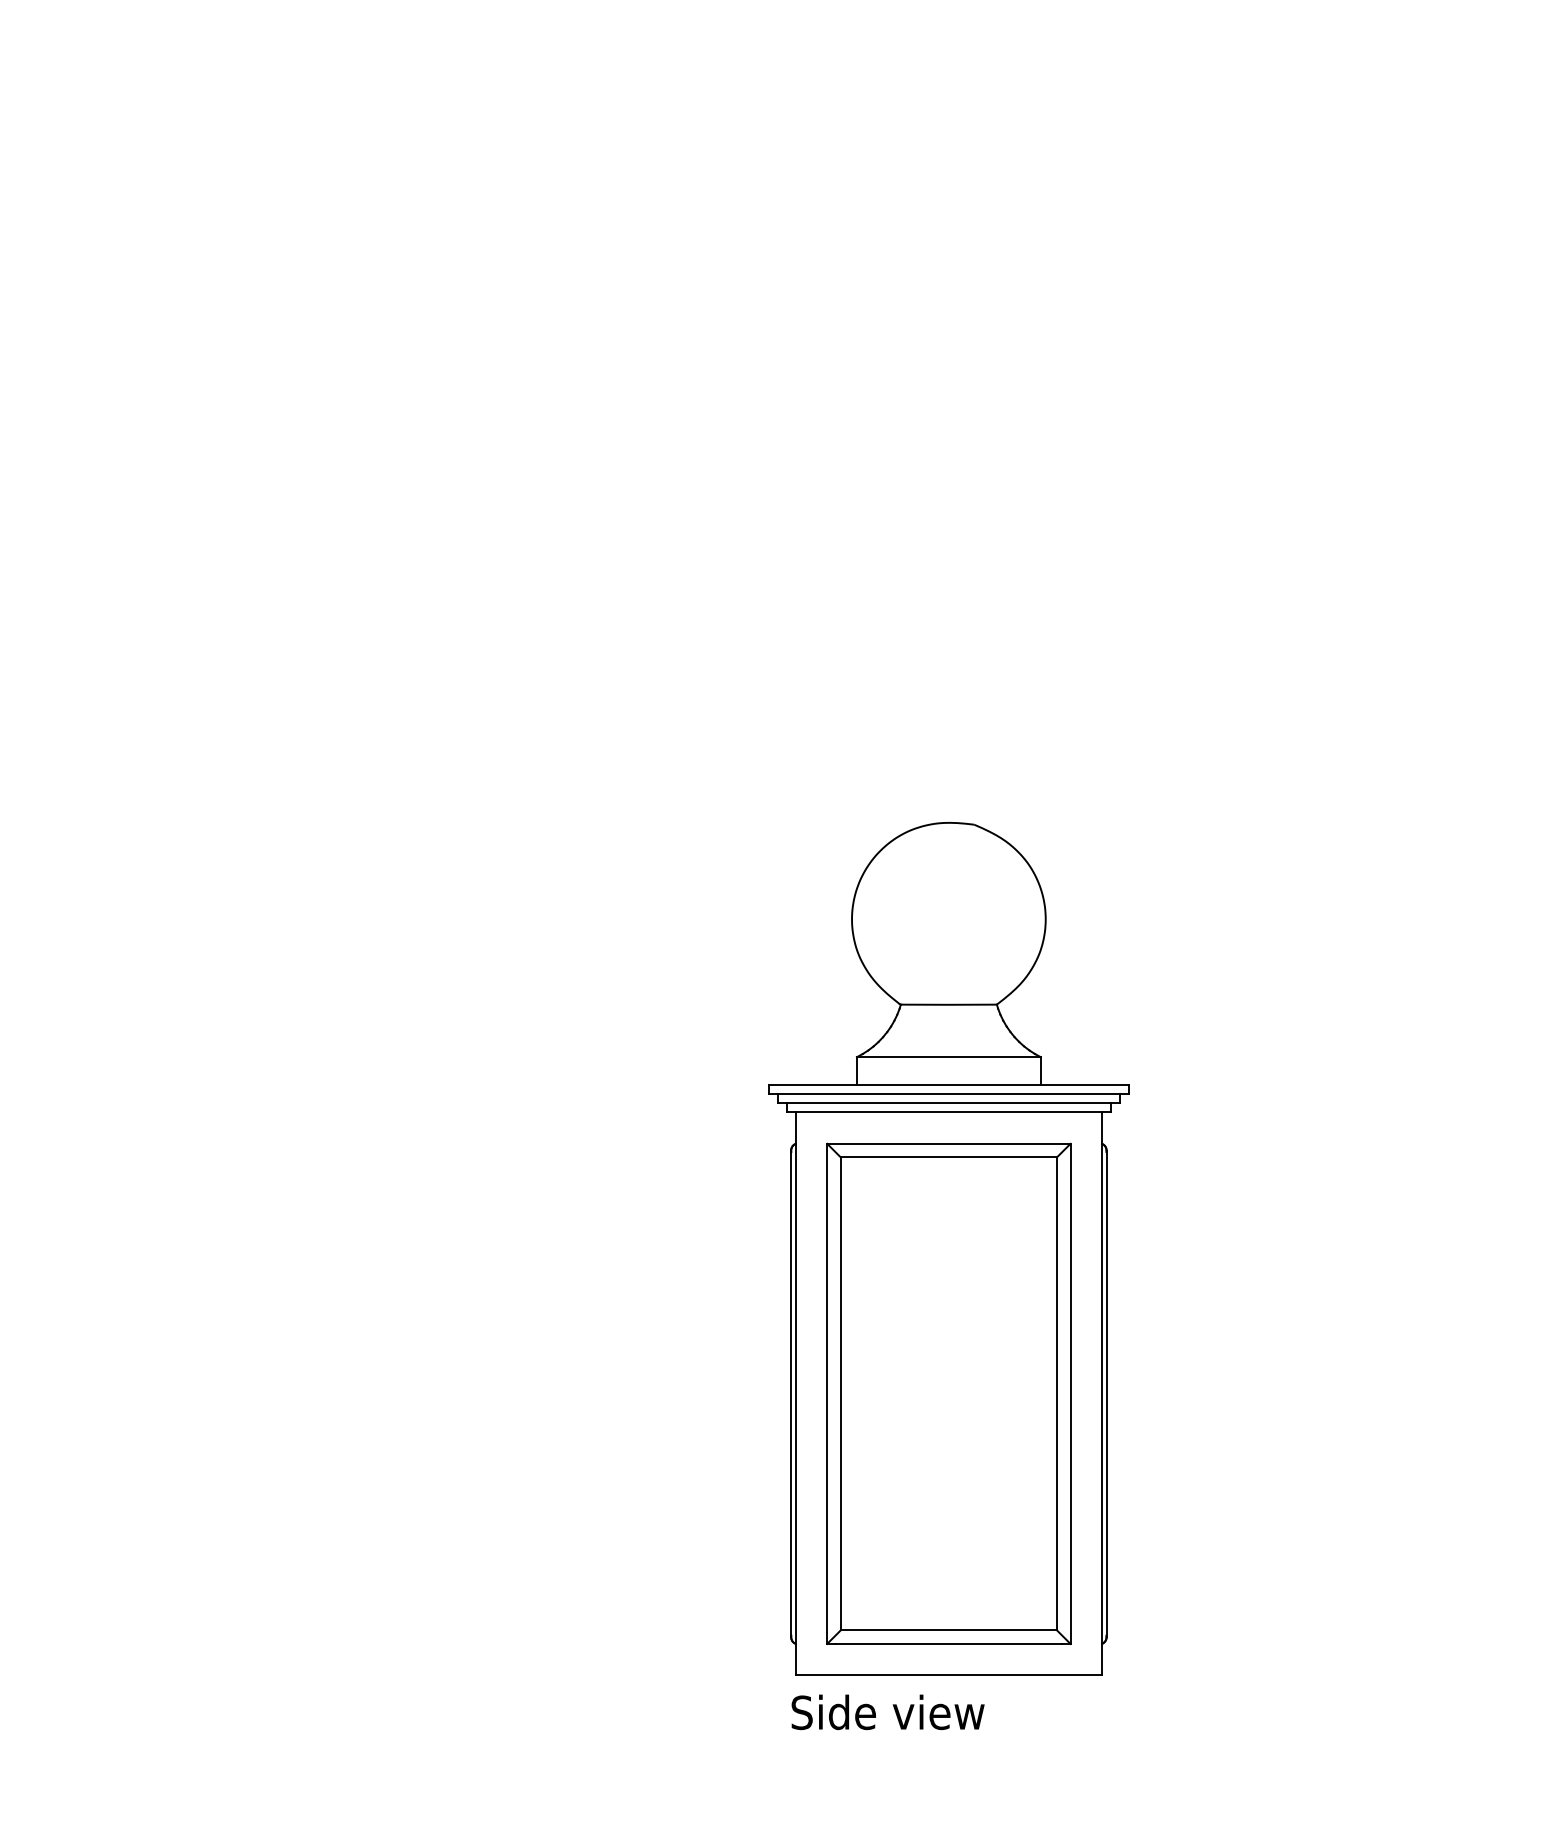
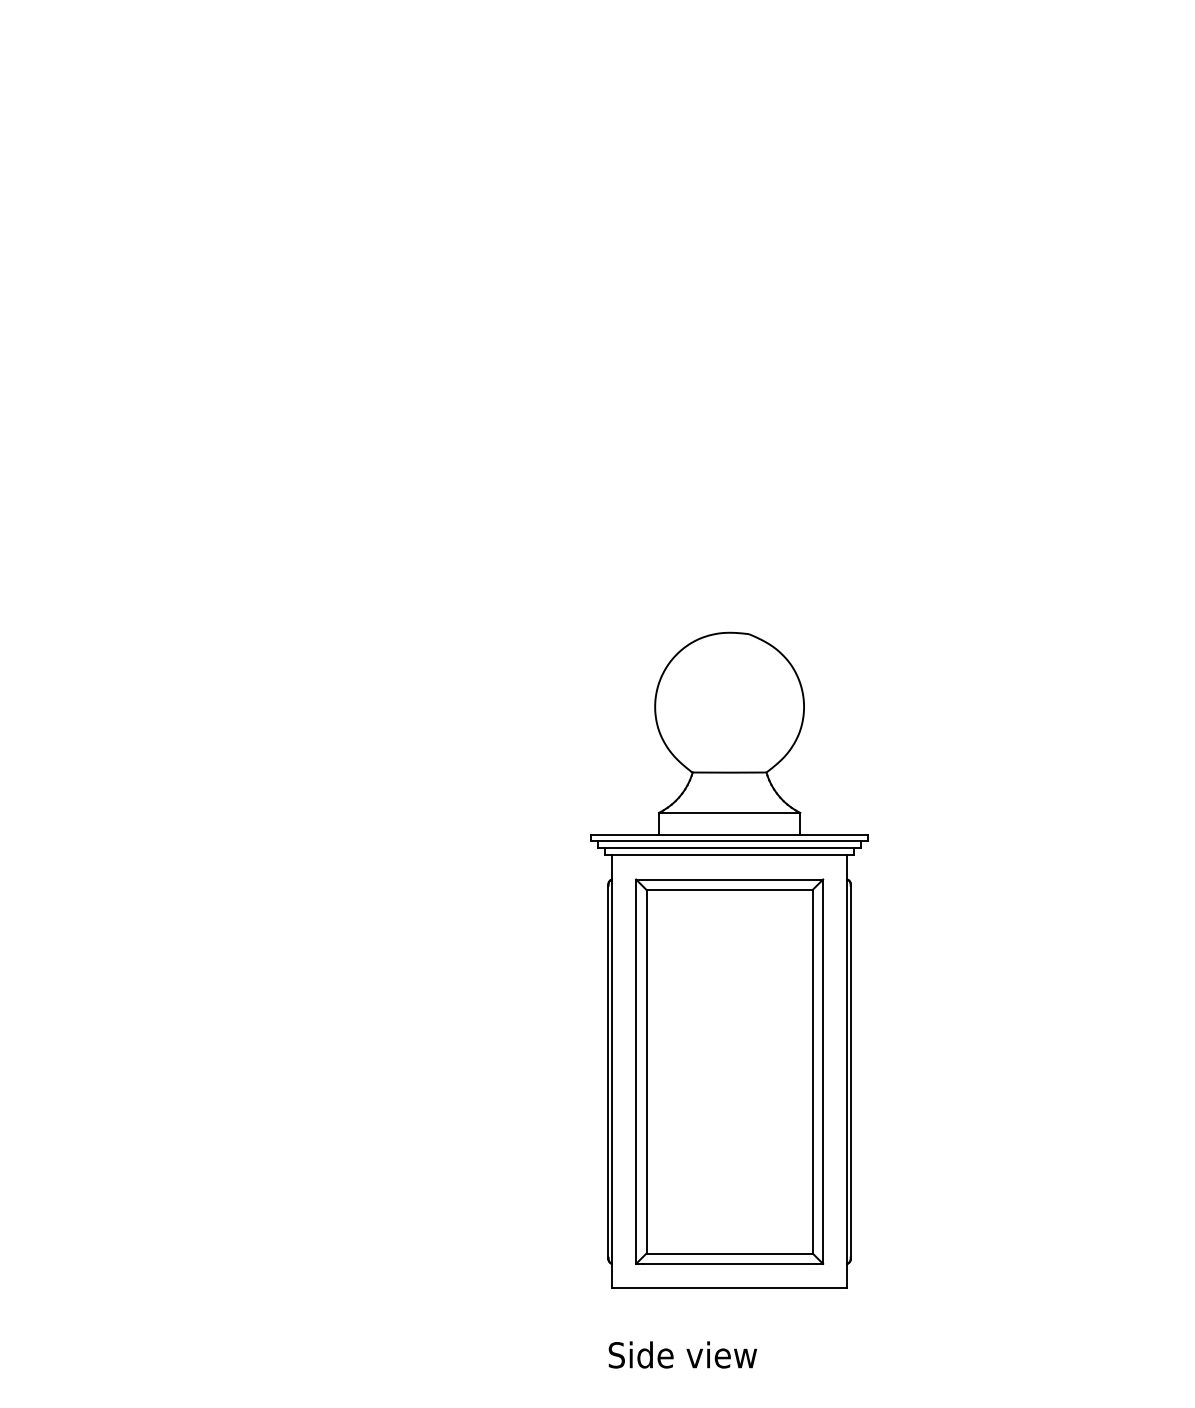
text: (887, 1712) -> (682, 1355), moved

